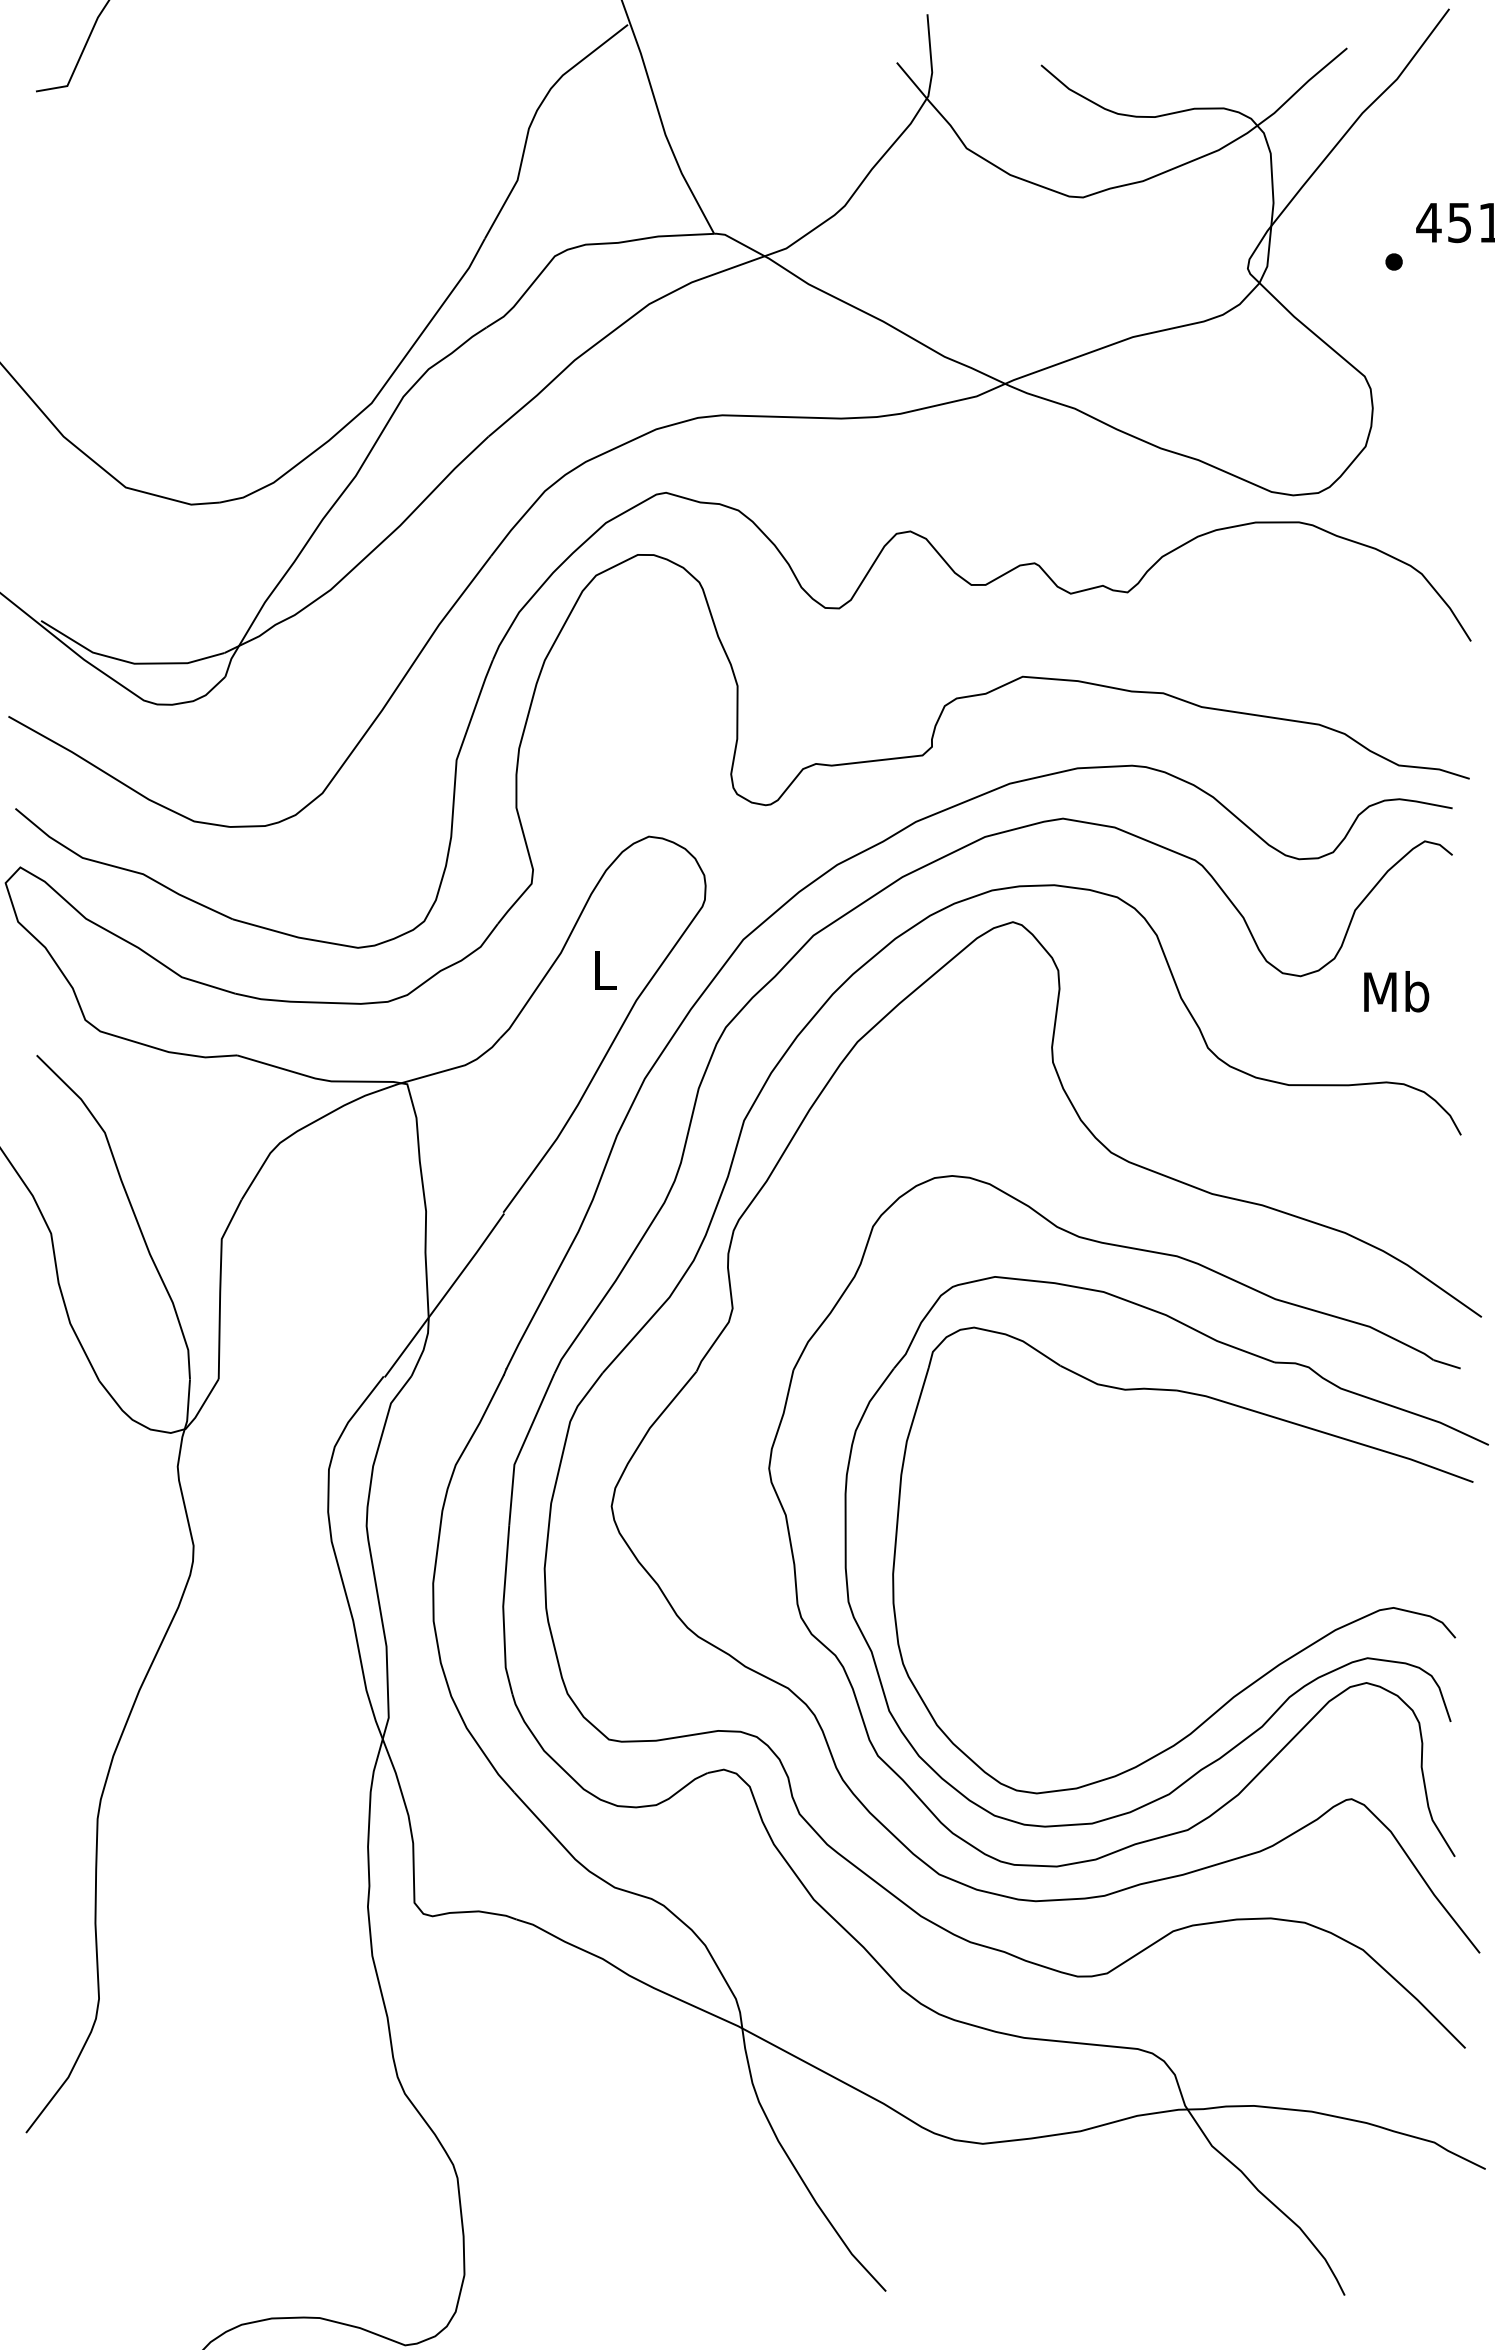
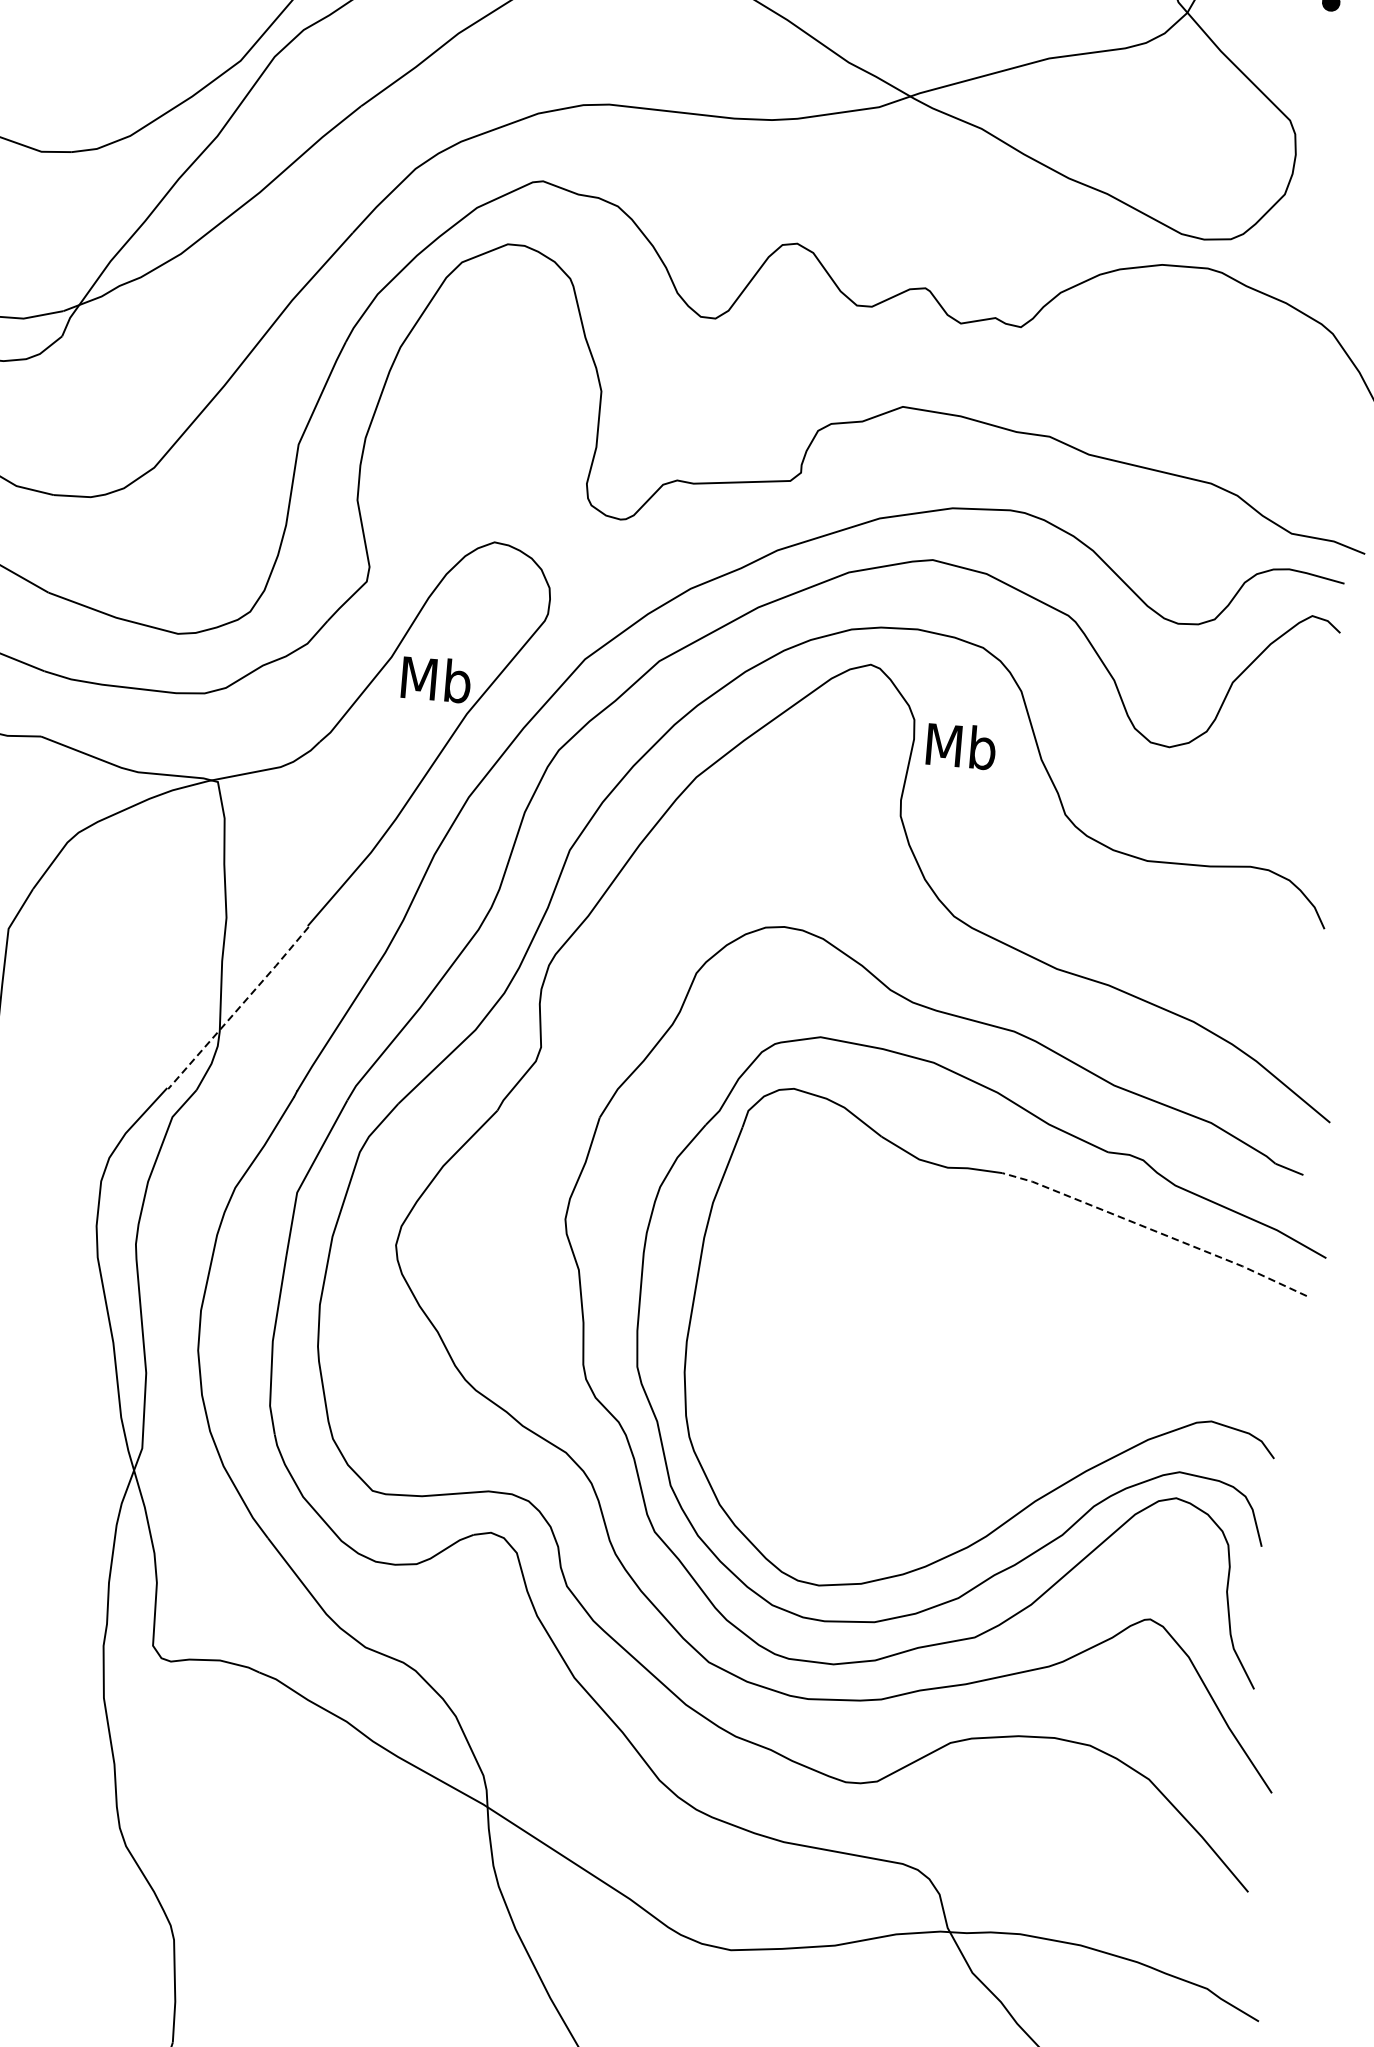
text: (604, 970) -> (435, 679), L -> Mb
text: (1396, 991) -> (961, 745), moved
line: (445, 1295) -> (239, 1008), solid -> dashed
line: (1325, 1433) -> (1155, 1231), solid -> dashed

